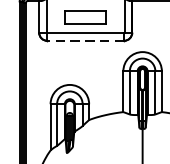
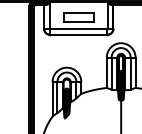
line: (85, 40) -> (78, 34), dashed -> solid

